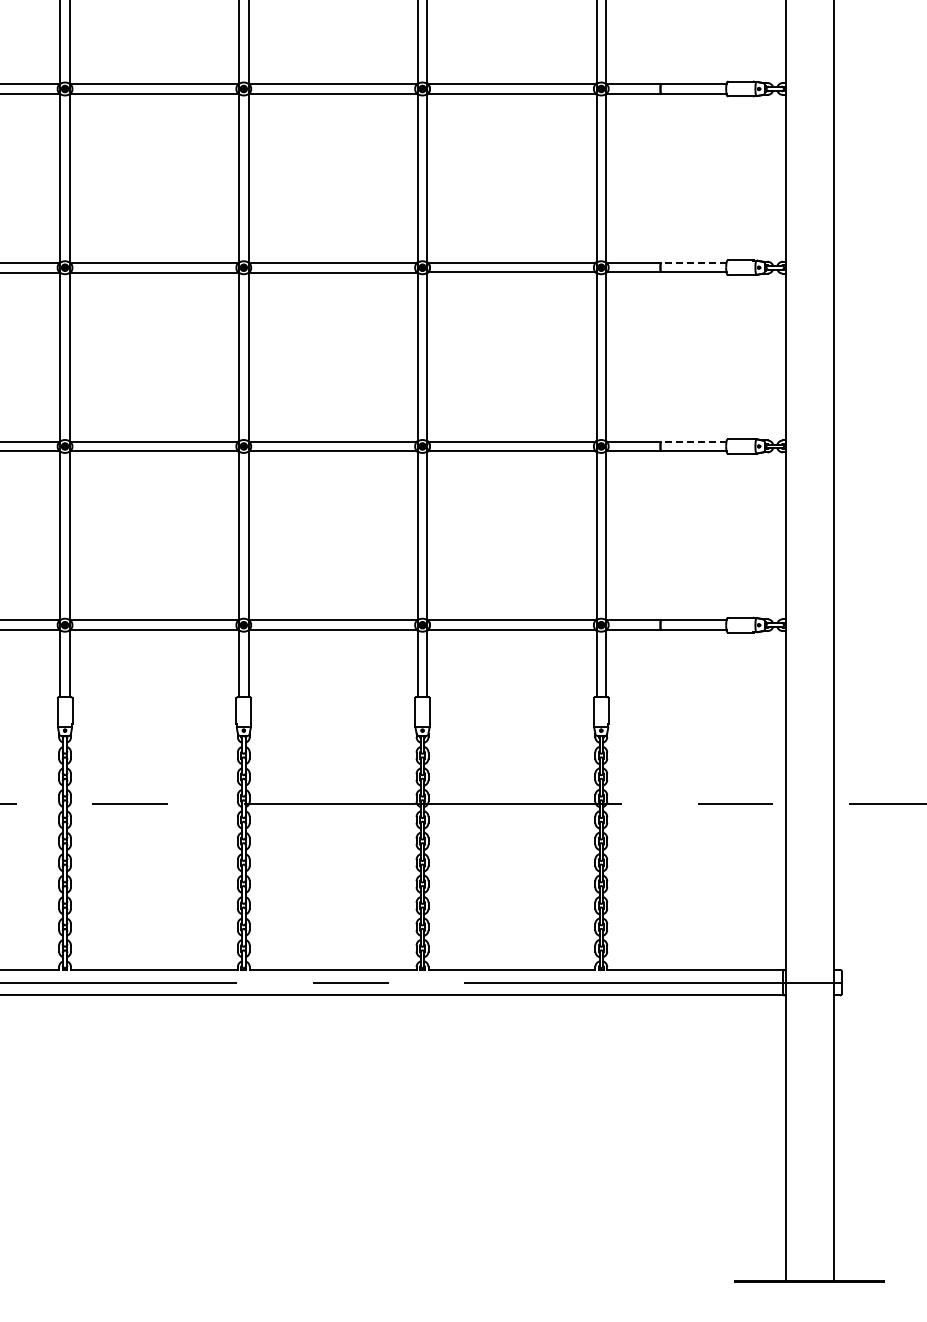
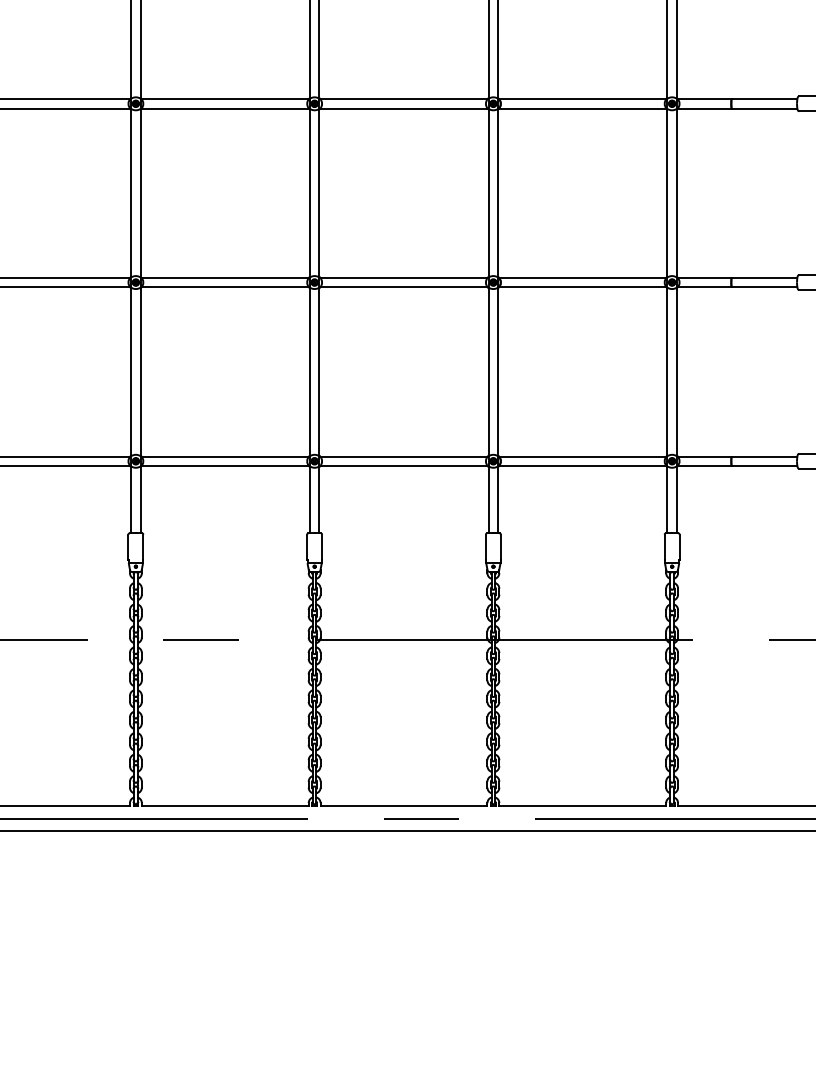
line: (693, 262) -> (764, 98), dashed -> solid
line: (693, 441) -> (764, 277), dashed -> solid

